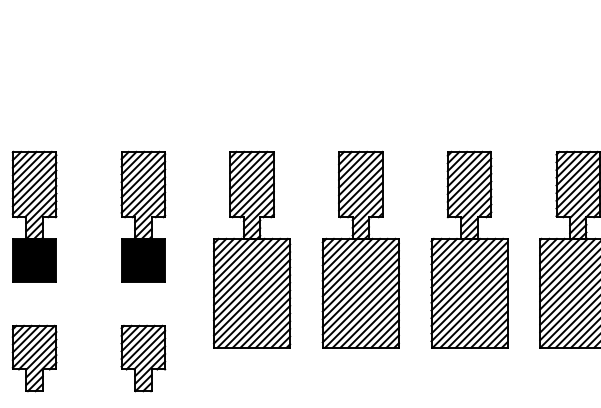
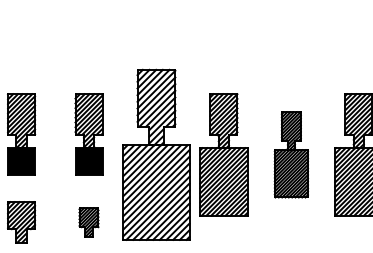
part: (252, 249) -> (156, 154), size x1.4
part: (469, 249) -> (291, 154), size x0.7
part: (142, 358) -> (88, 222), size x0.7

